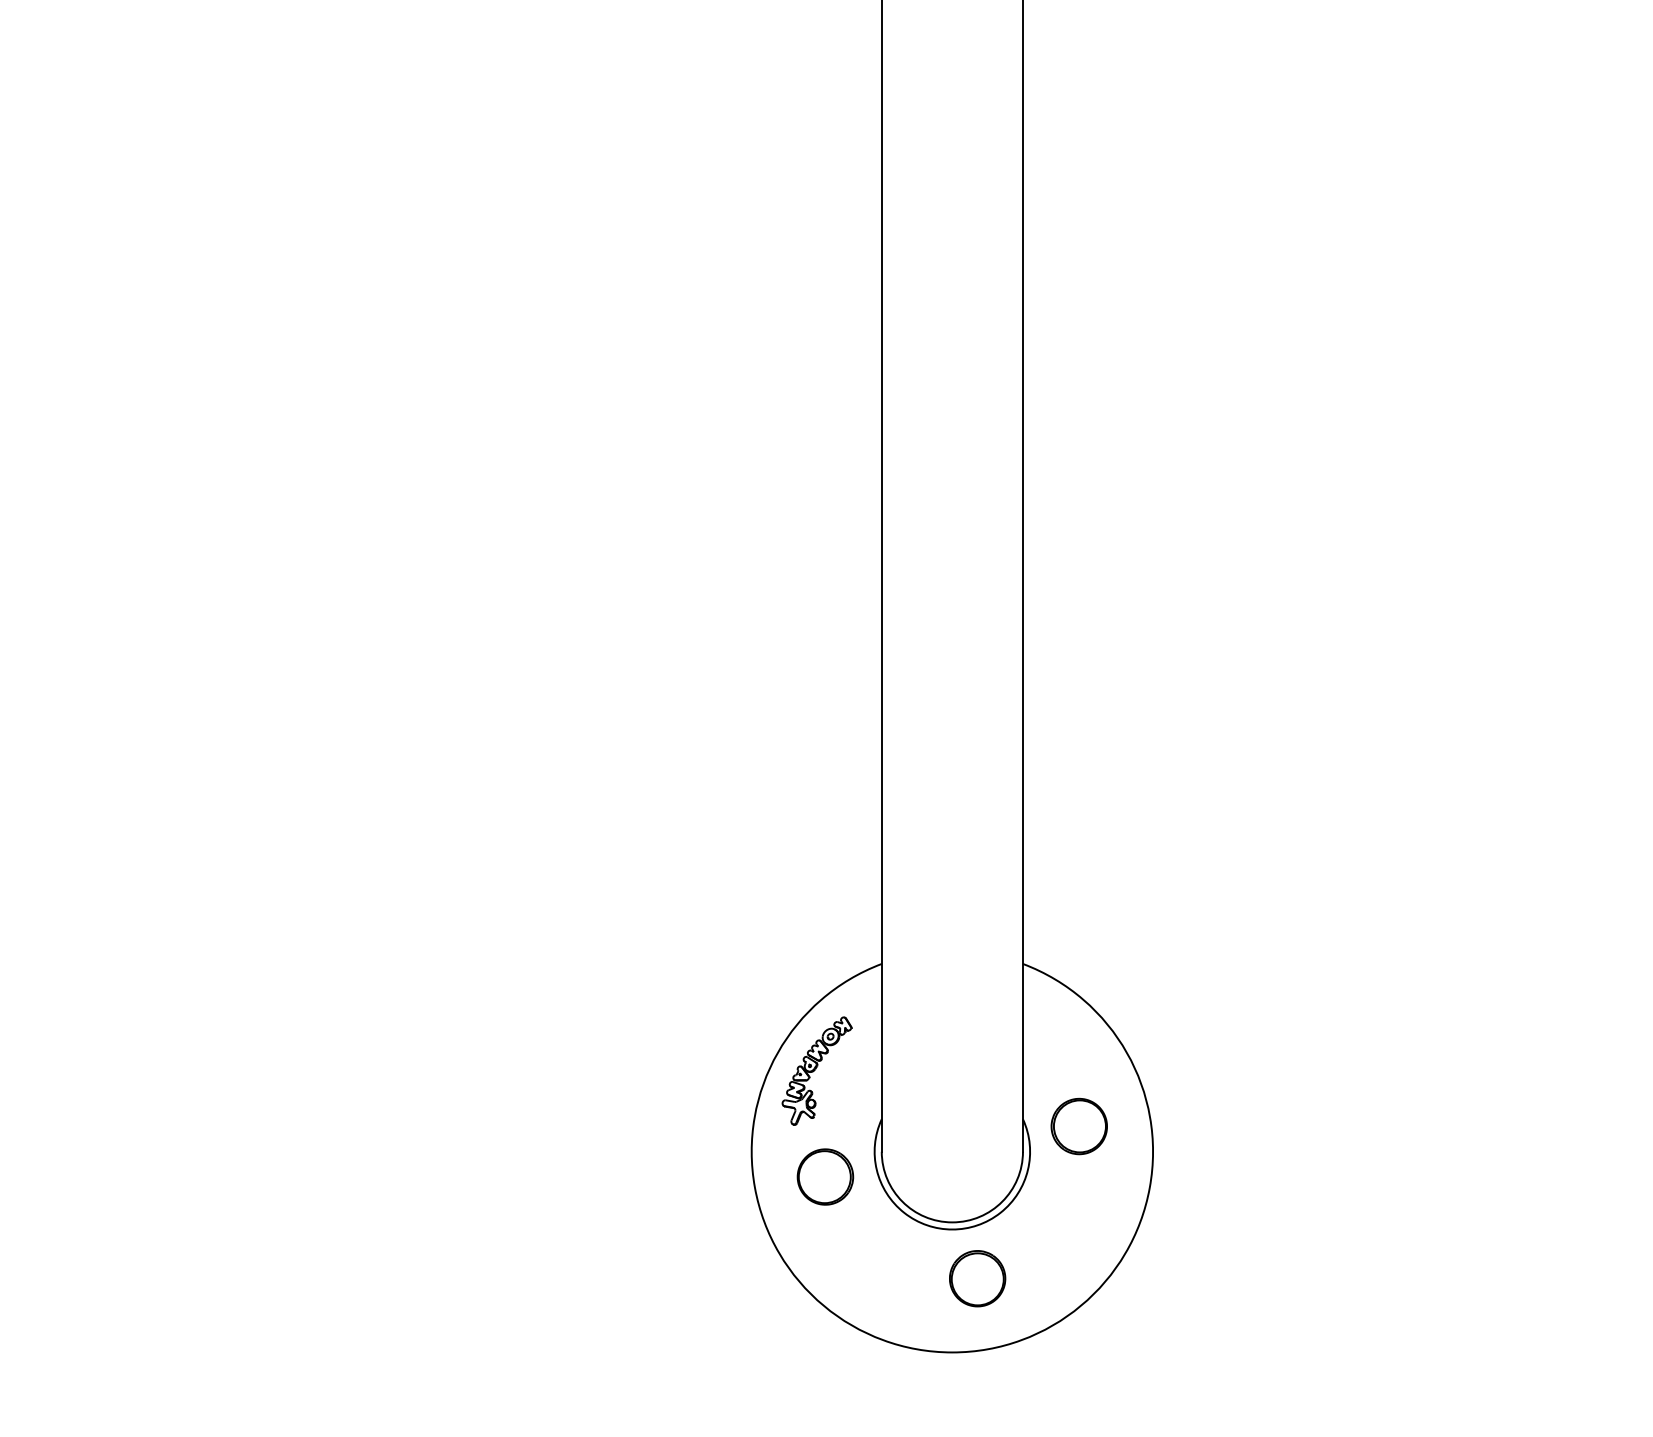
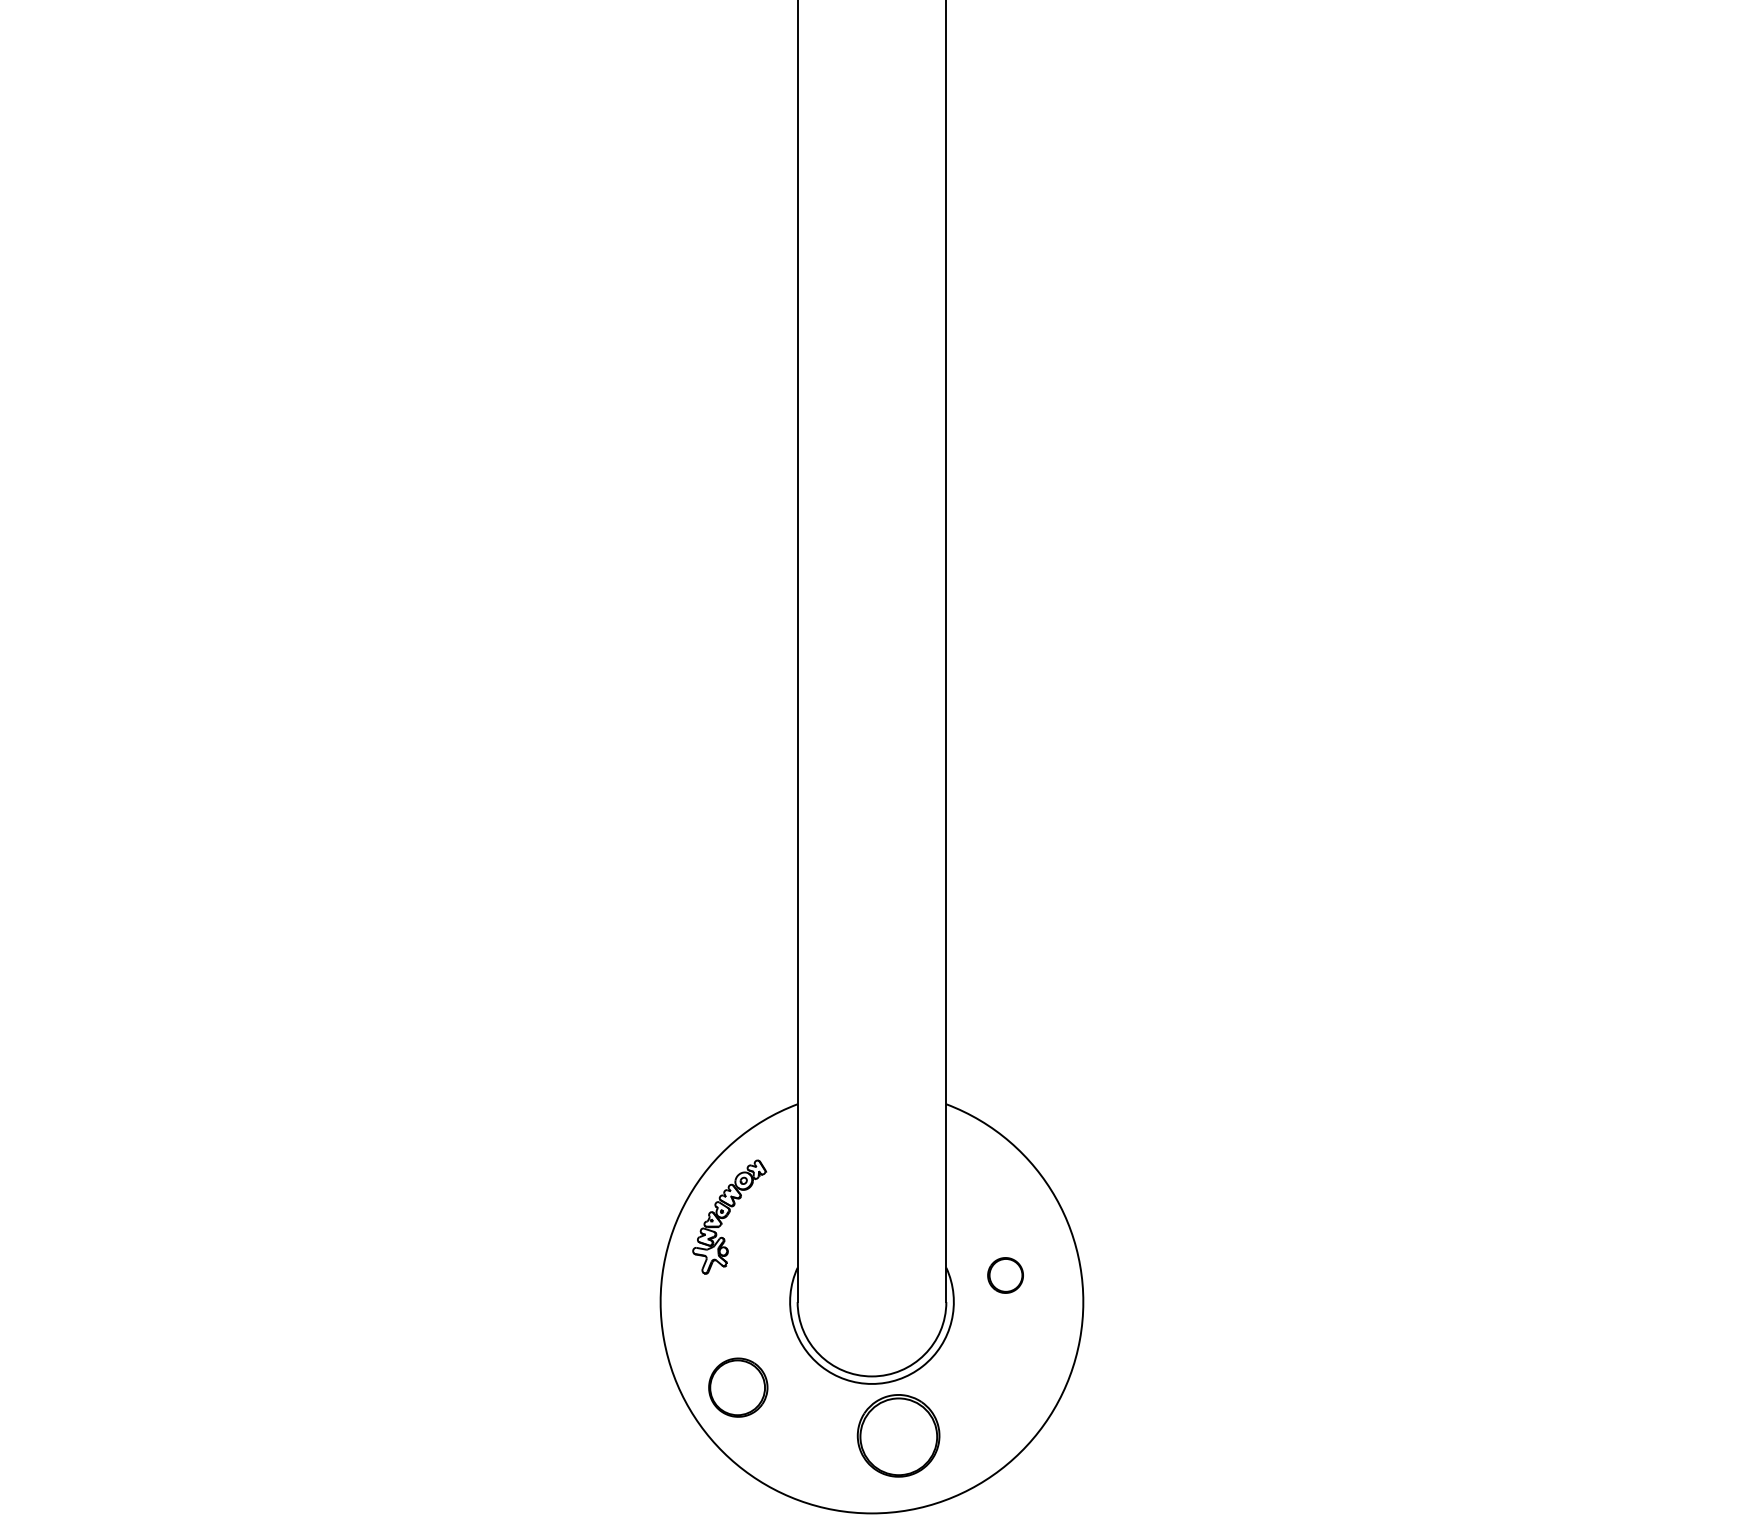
part: (1079, 1126) -> (1005, 1275), size x0.6
part: (825, 1176) -> (738, 1387), moved
part: (977, 1278) -> (898, 1435), size x1.4

